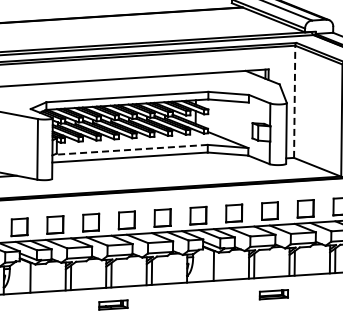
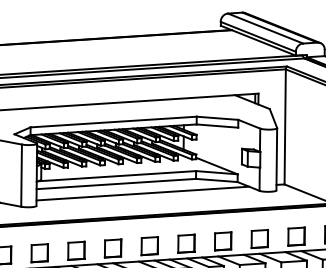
line: (294, 101) -> (285, 126), dashed -> solid
line: (130, 149) -> (116, 175), dashed -> solid
line: (155, 166) -> (142, 193), added

